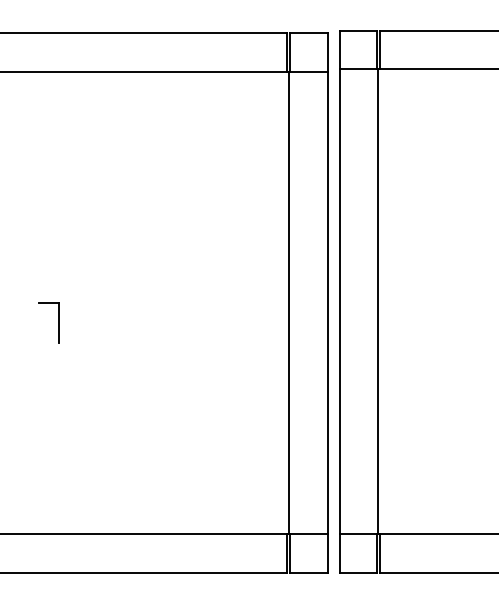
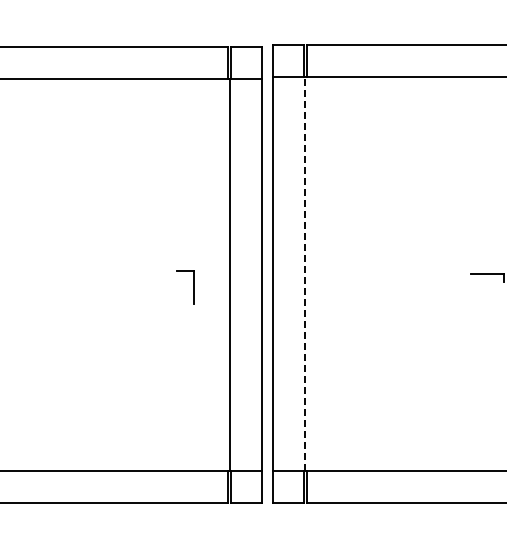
line: (378, 302) -> (305, 274), solid -> dashed
part: (57, 322) -> (193, 287), moved

